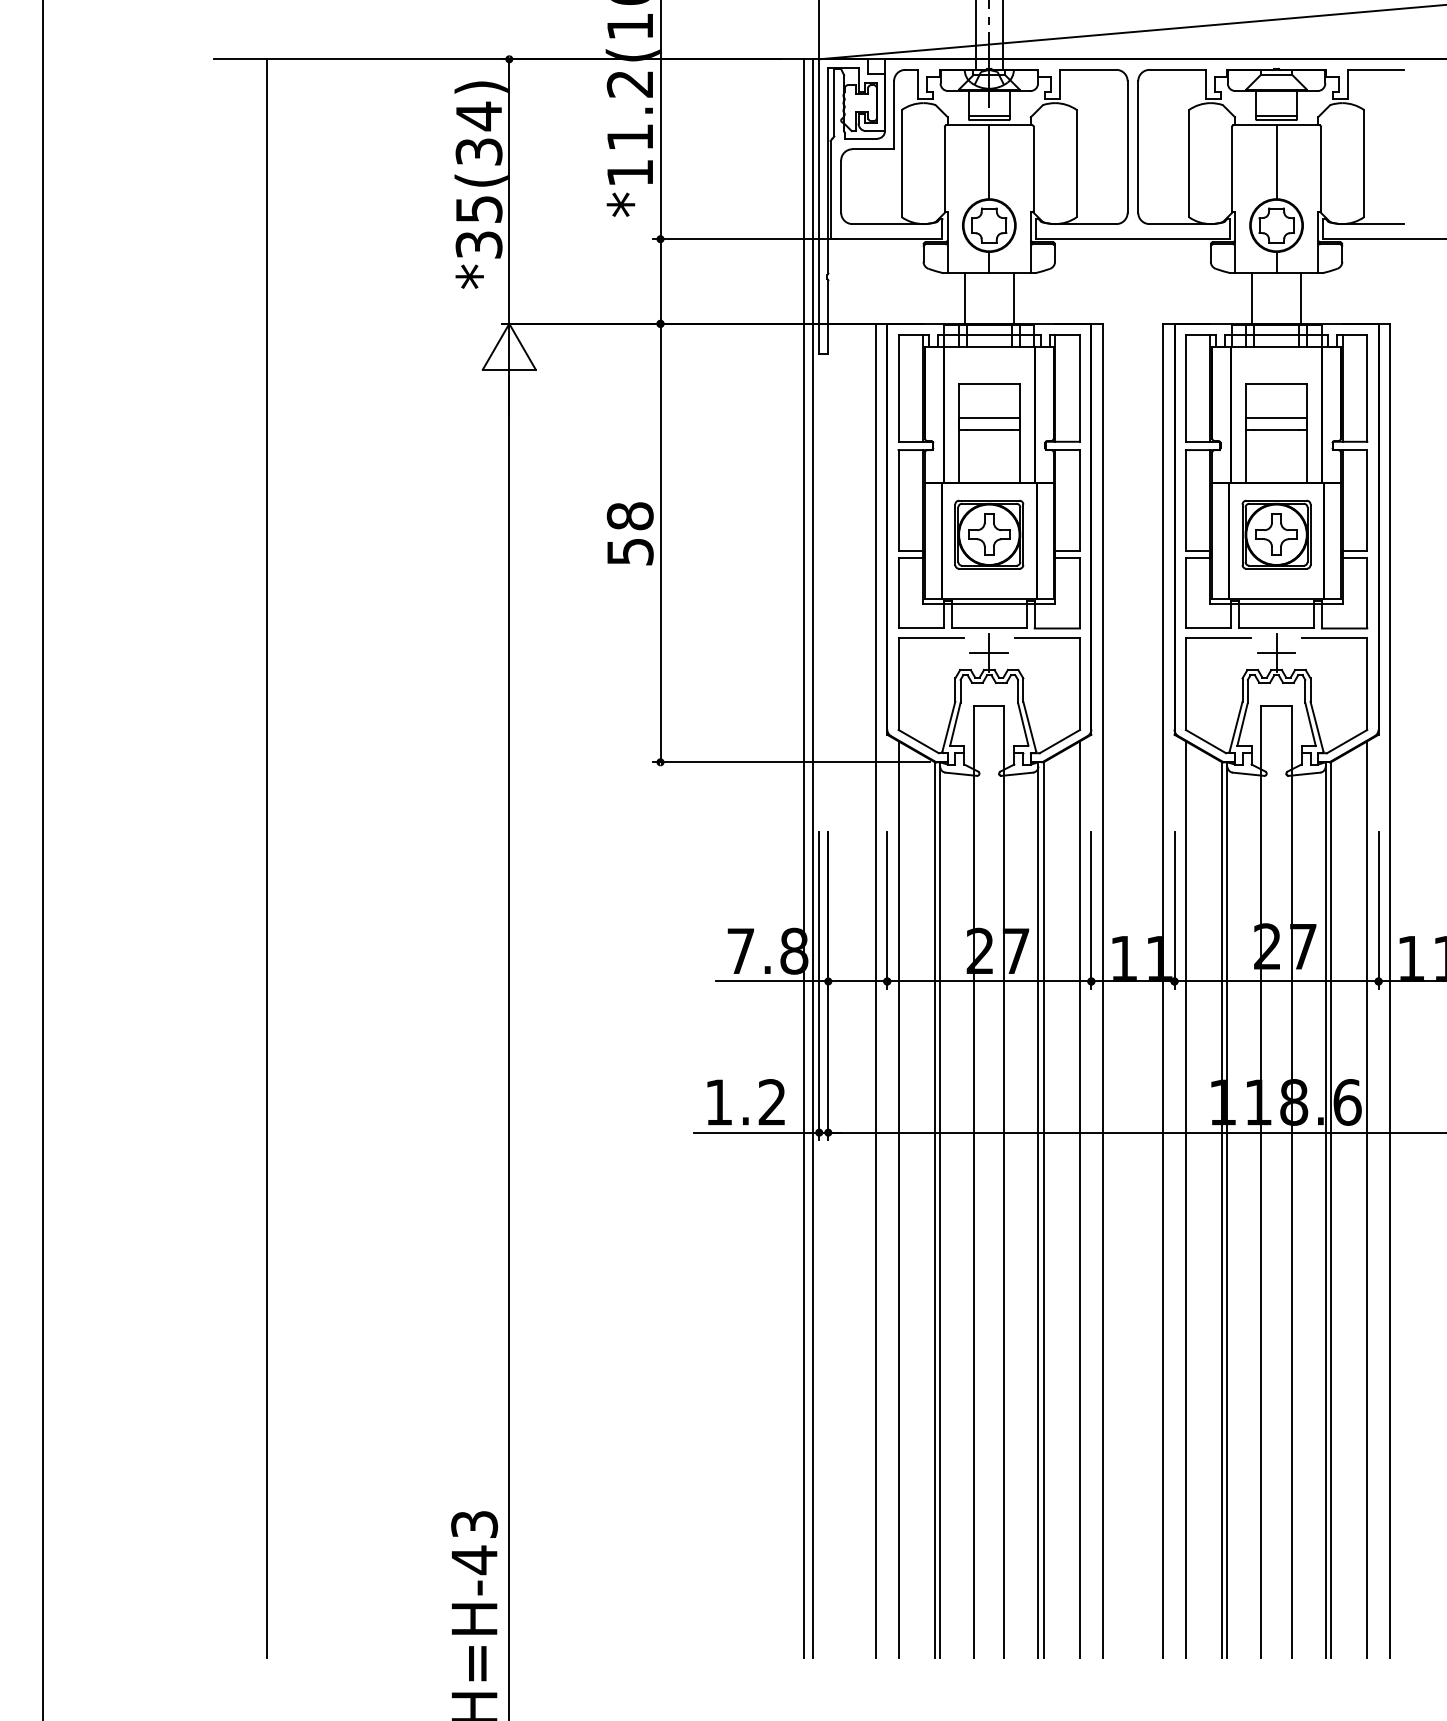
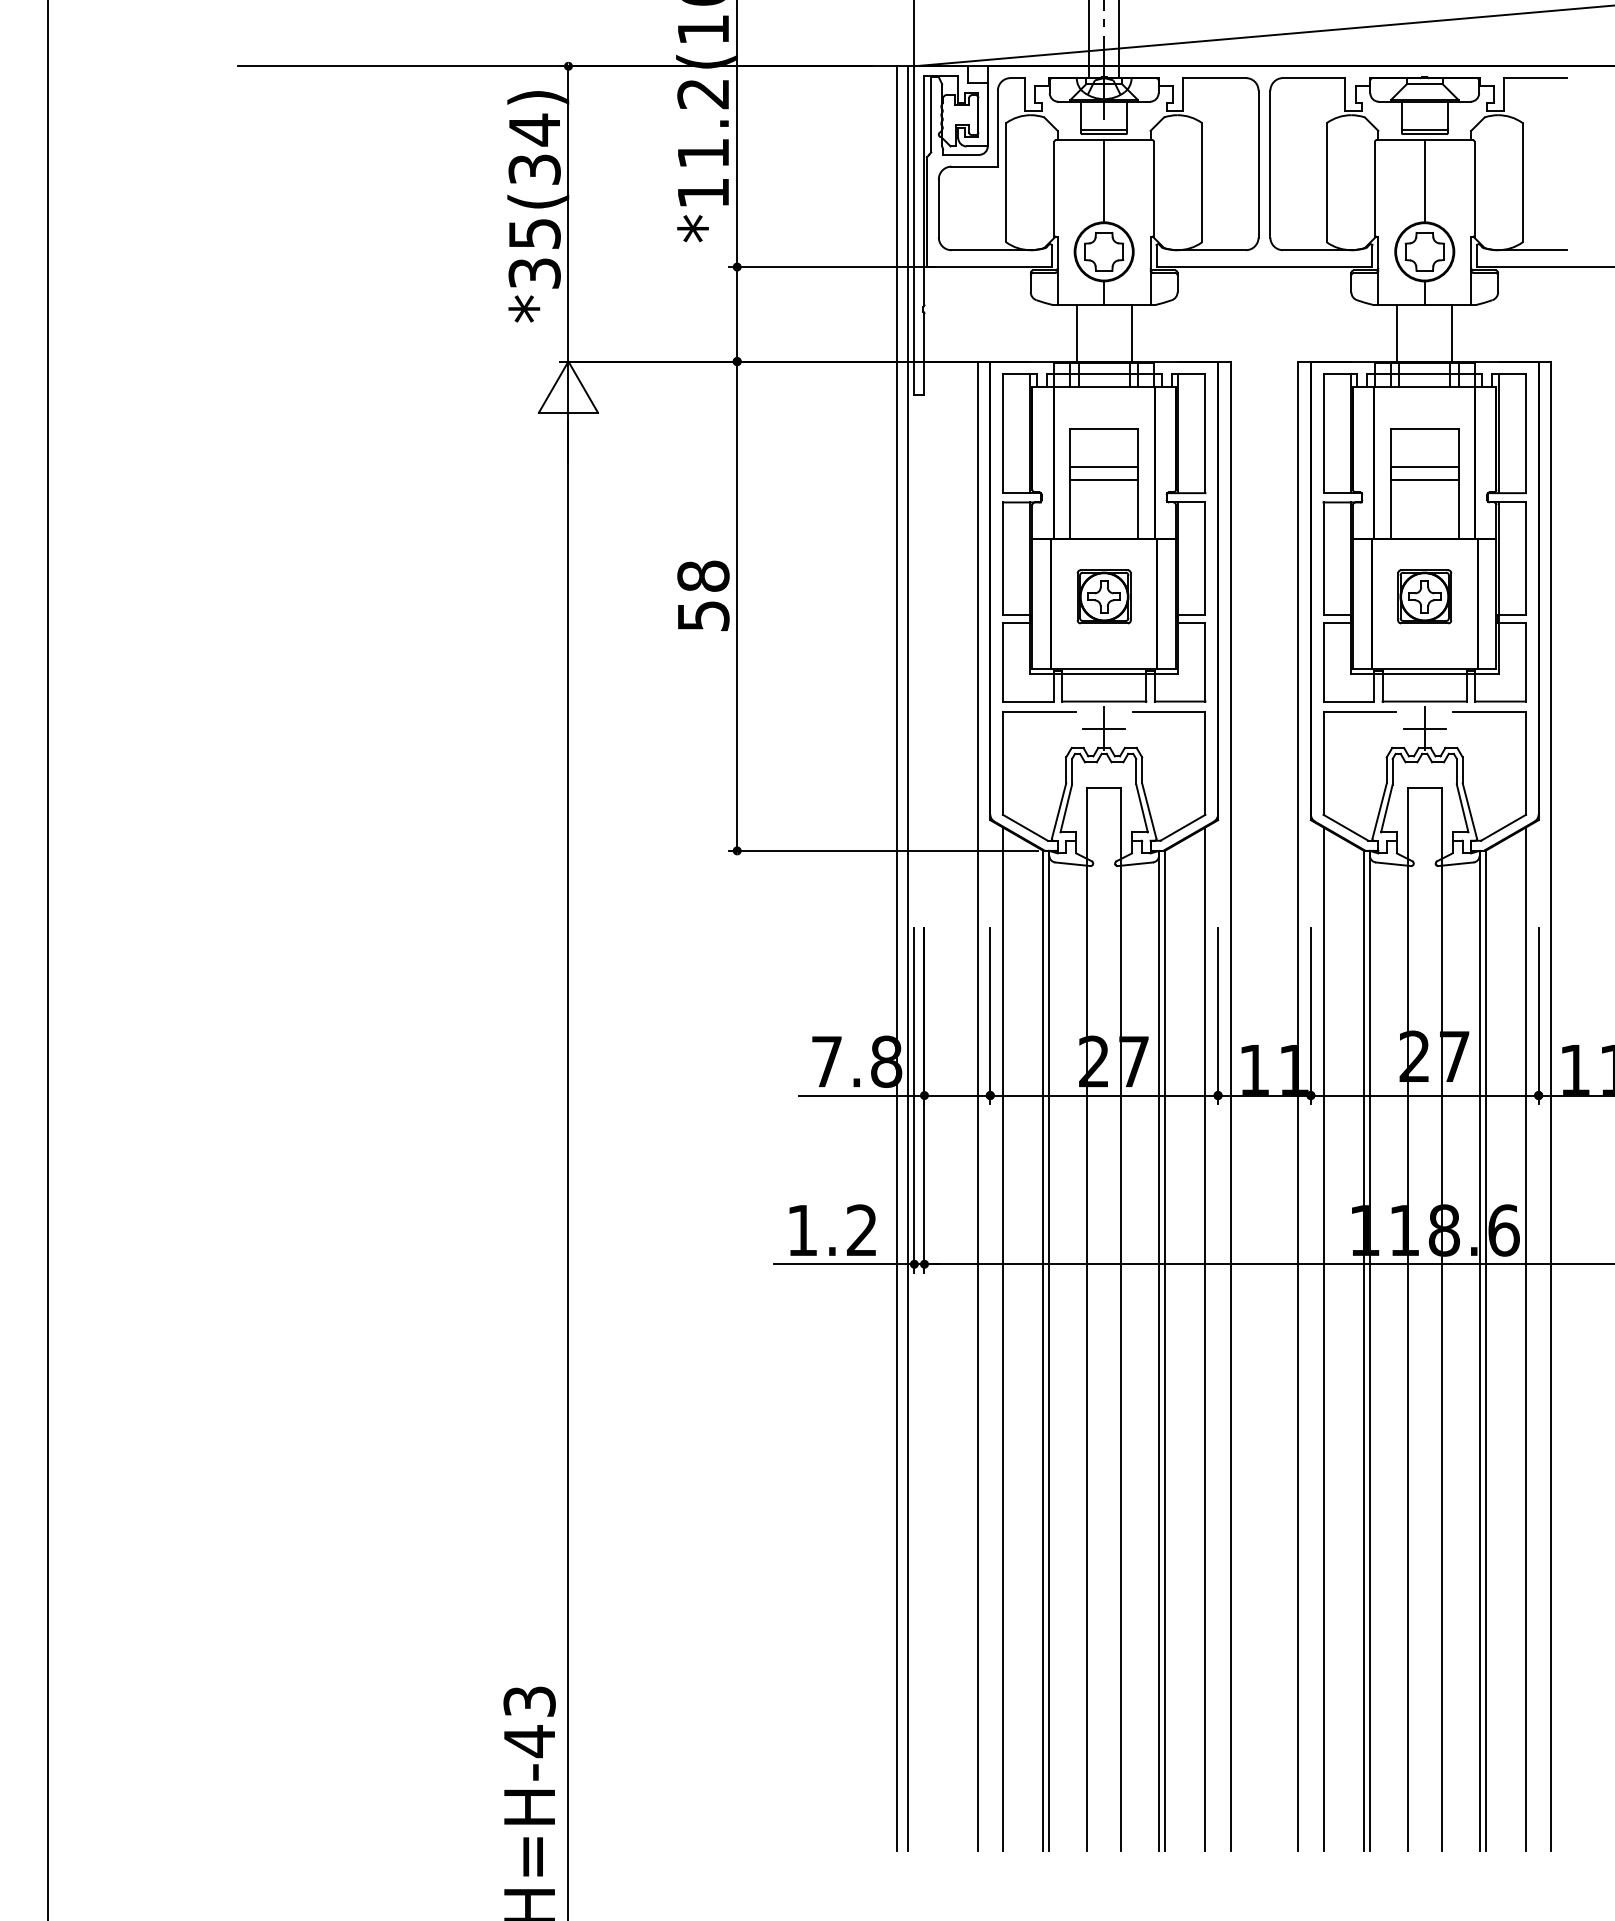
part: (989, 534) -> (1104, 596), size x0.7
part: (1276, 534) -> (1424, 596), size x0.7
line: (267, 858) -> (298, 958), removed

